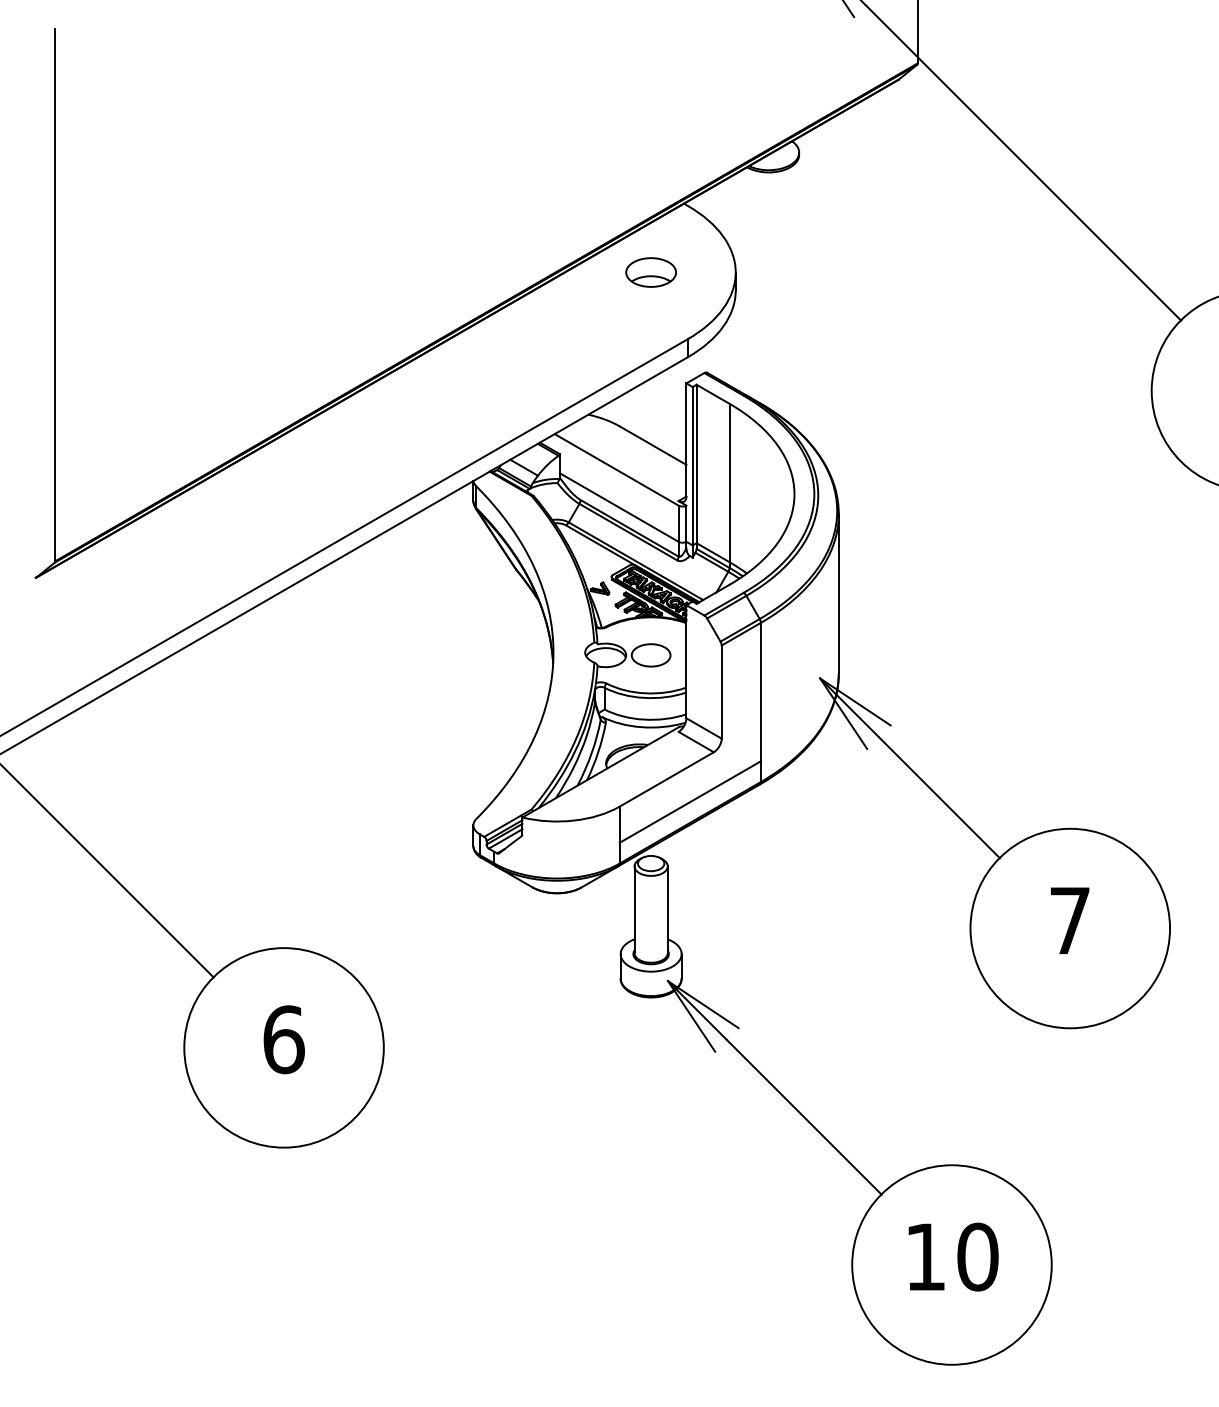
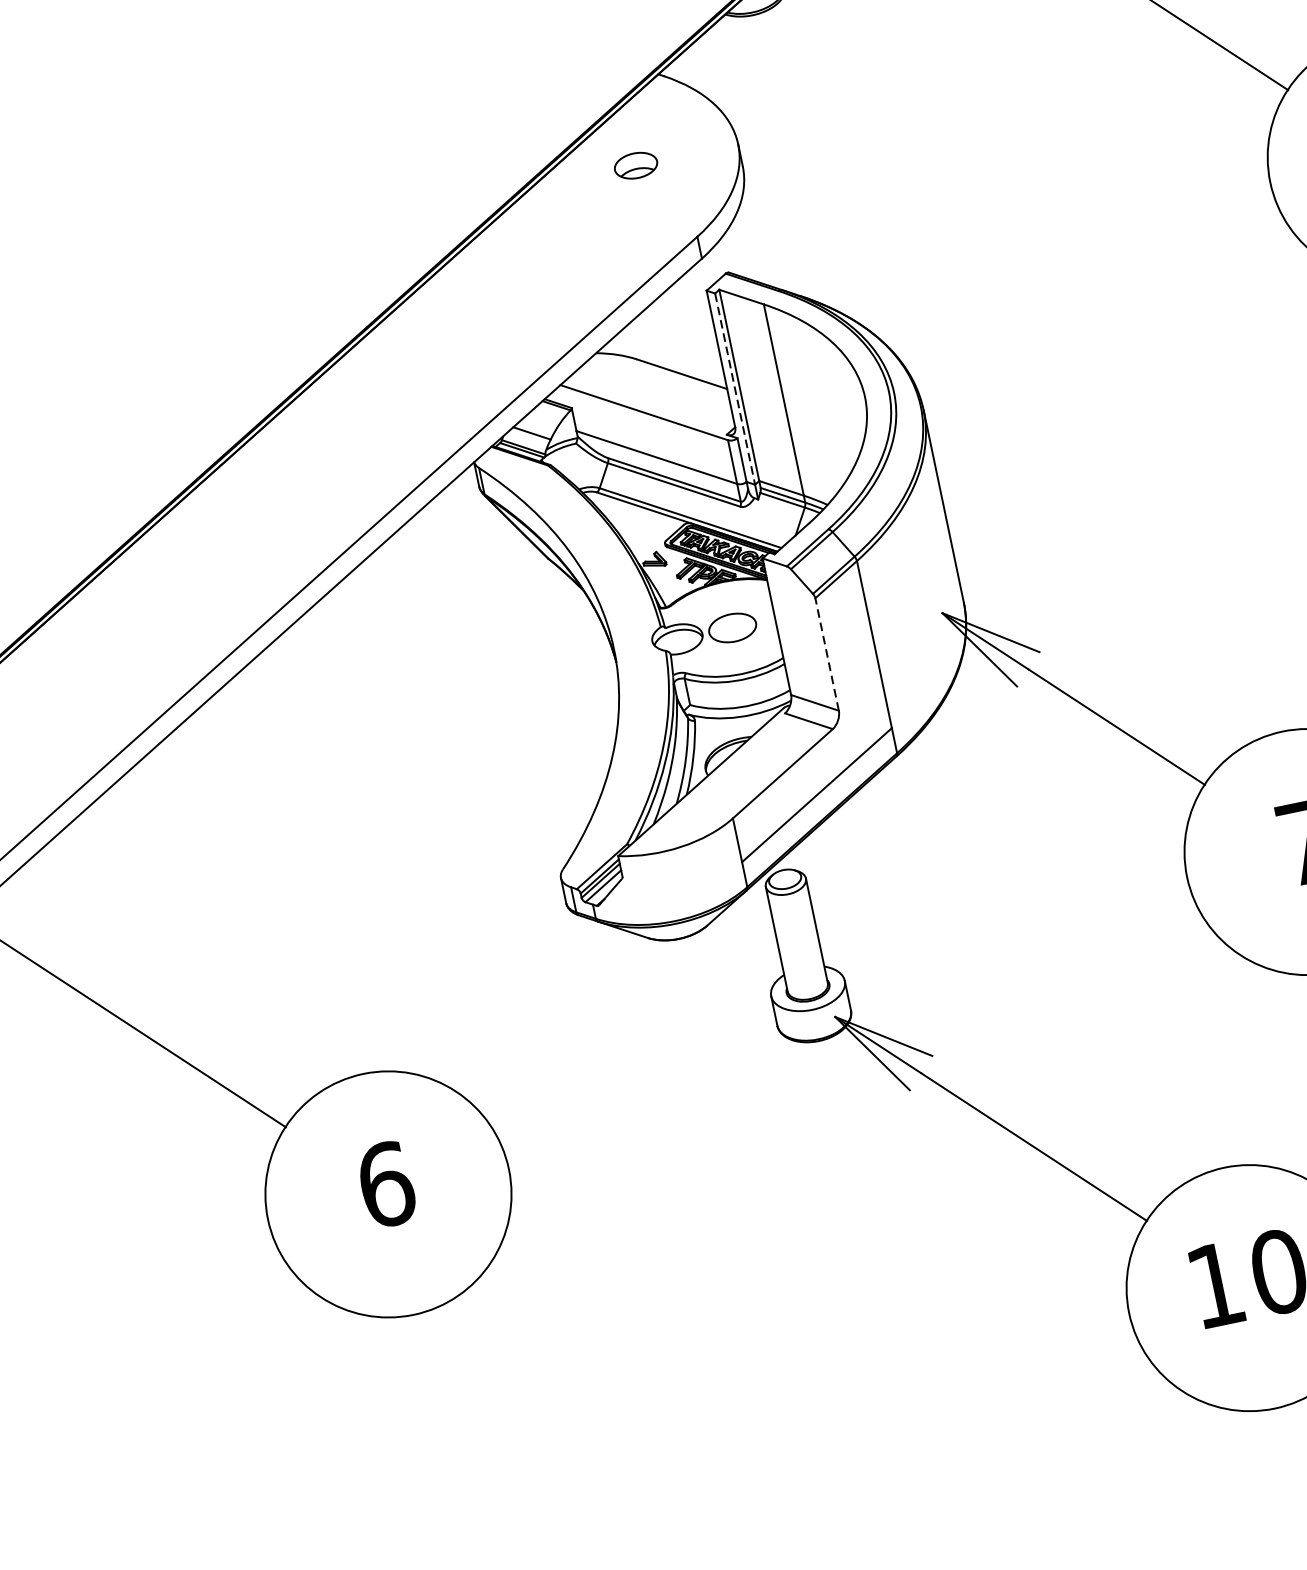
part: (650, 272) -> (635, 165), size x0.7
line: (692, 466) -> (734, 389), solid -> dashed
line: (721, 692) -> (826, 655), solid -> dashed

